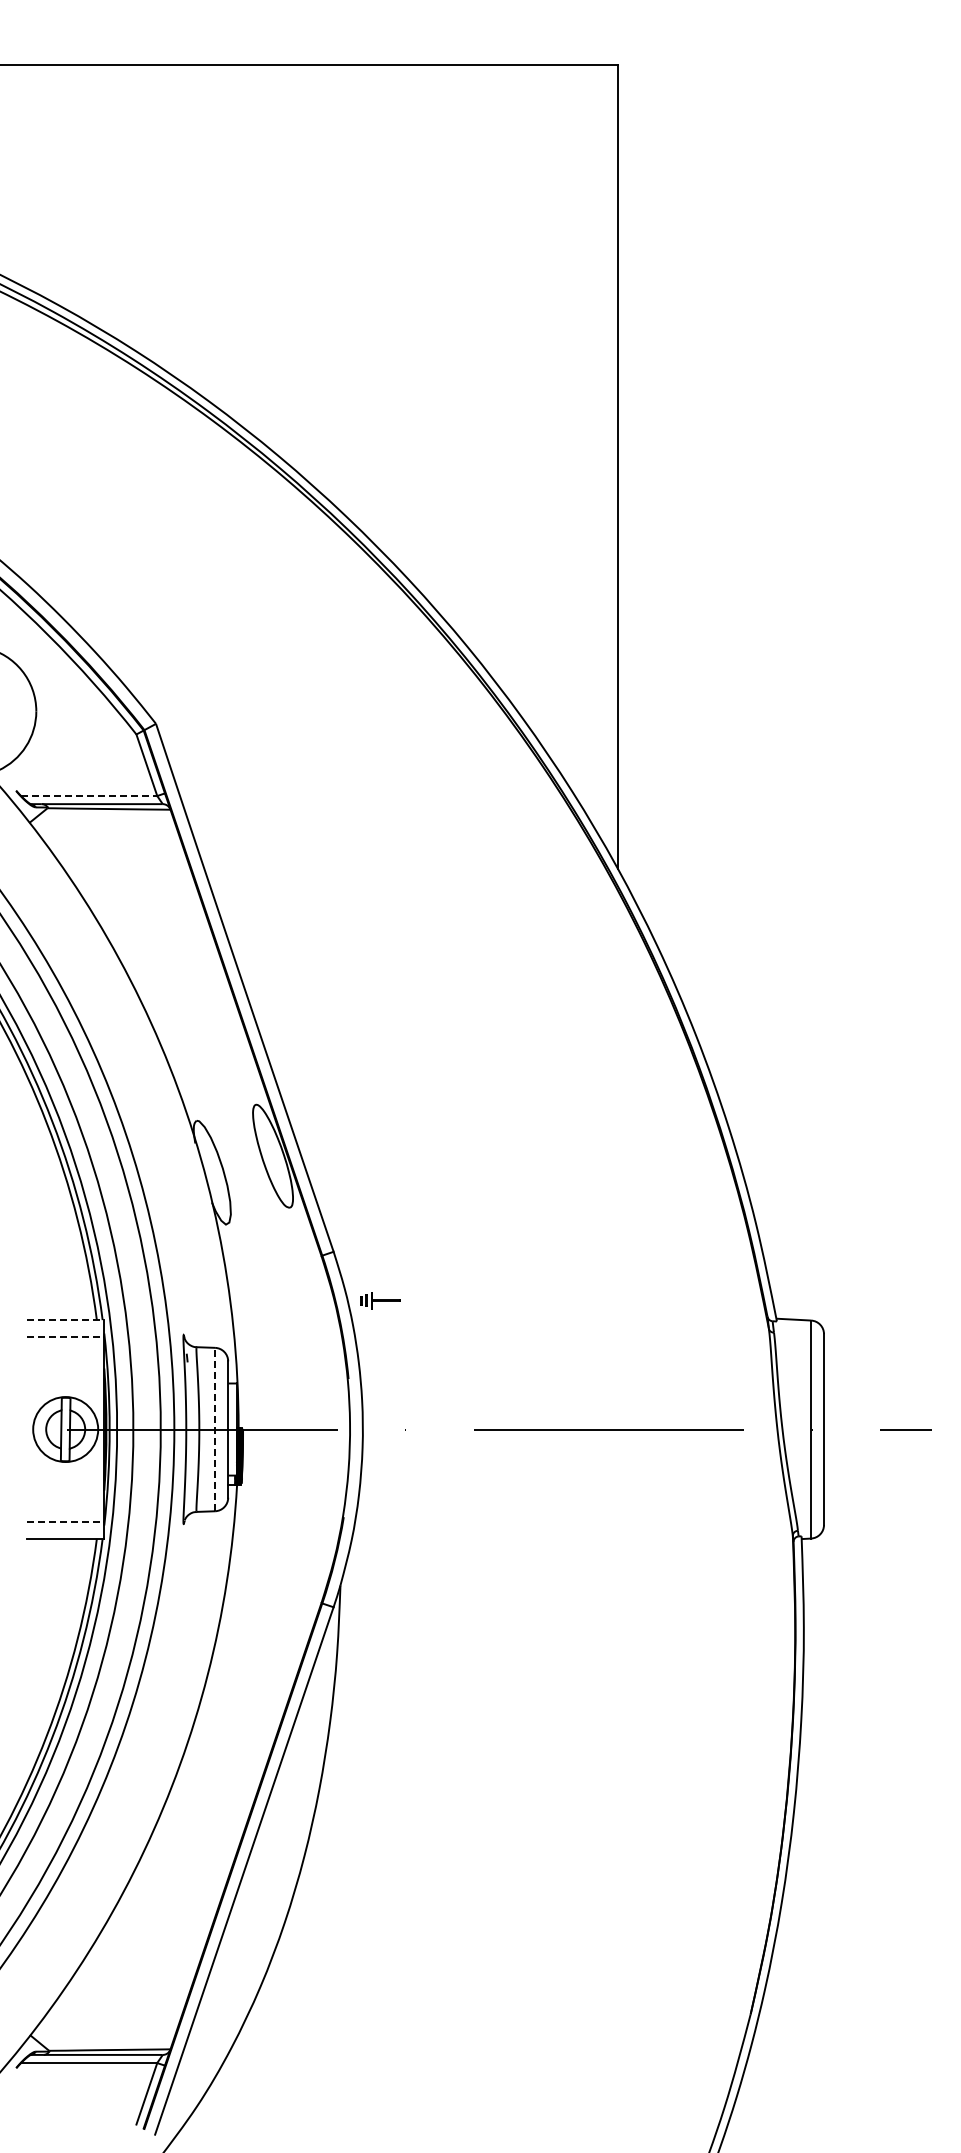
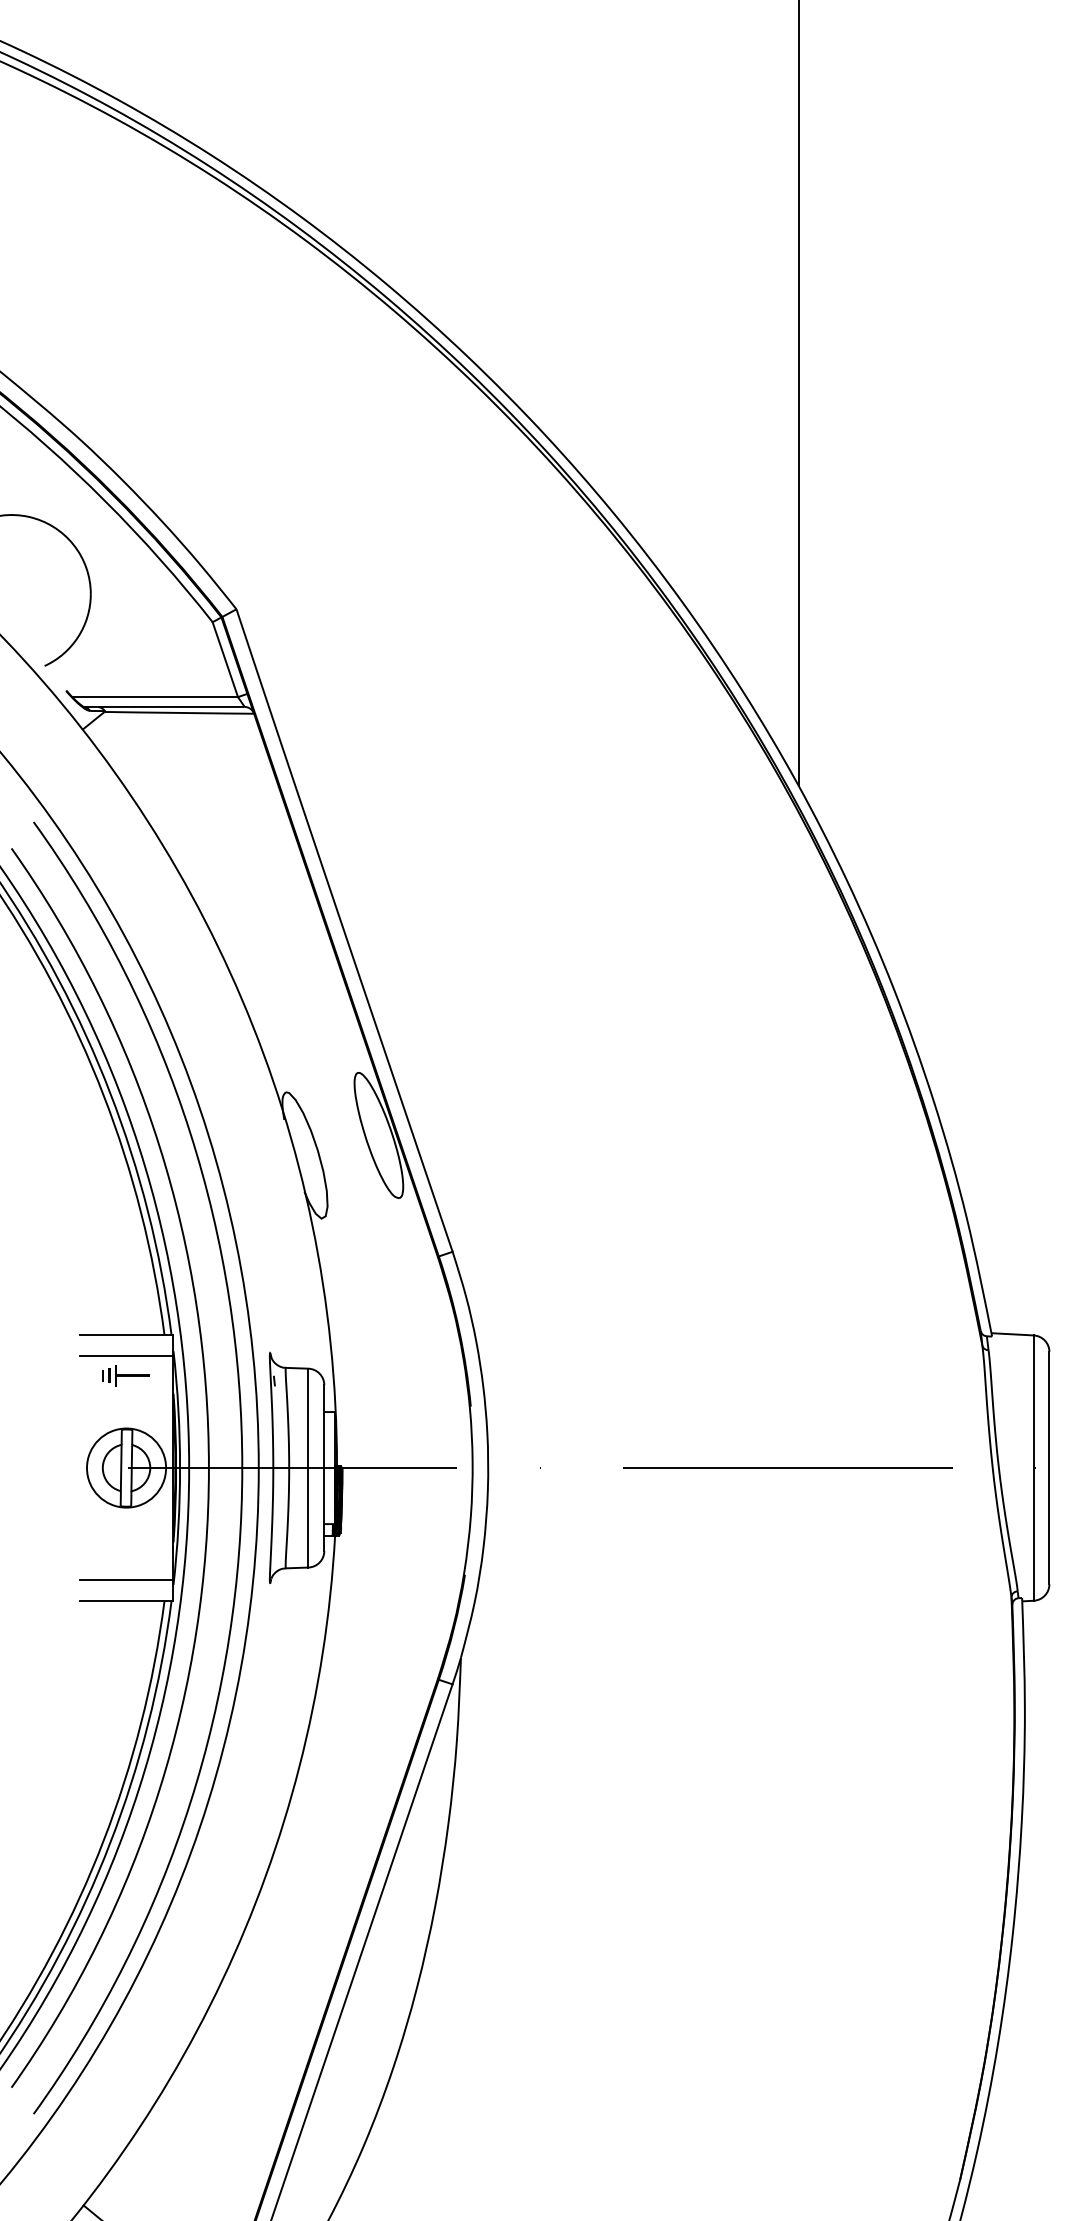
line: (89, 796) -> (155, 697), dashed -> solid
part: (379, 1300) -> (125, 1375), moved
line: (65, 1320) -> (126, 1335), dashed -> solid
line: (65, 1337) -> (126, 1356), dashed -> solid
line: (215, 1429) -> (308, 1468), dashed -> solid
line: (65, 1521) -> (126, 1580), dashed -> solid

